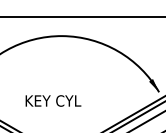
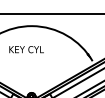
text: (53, 100) -> (26, 49), moved

